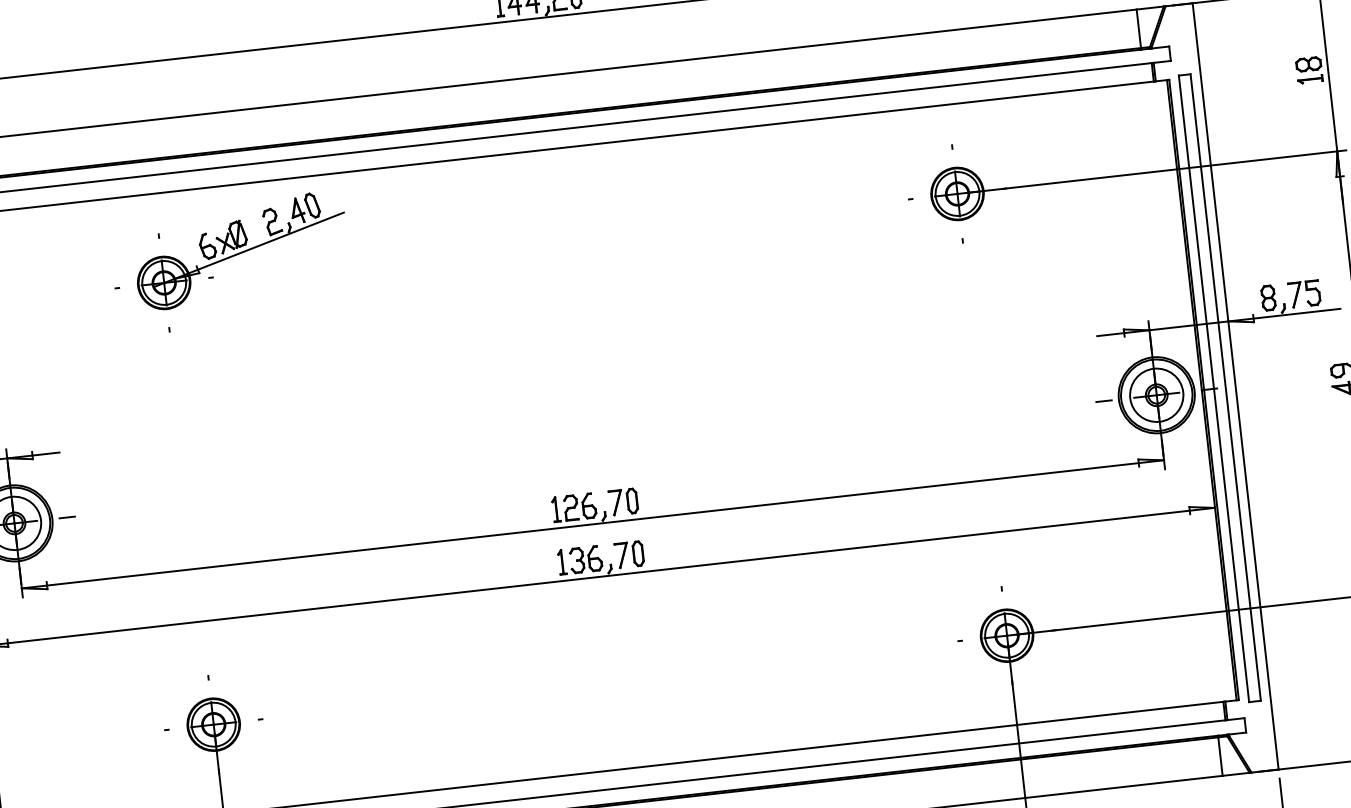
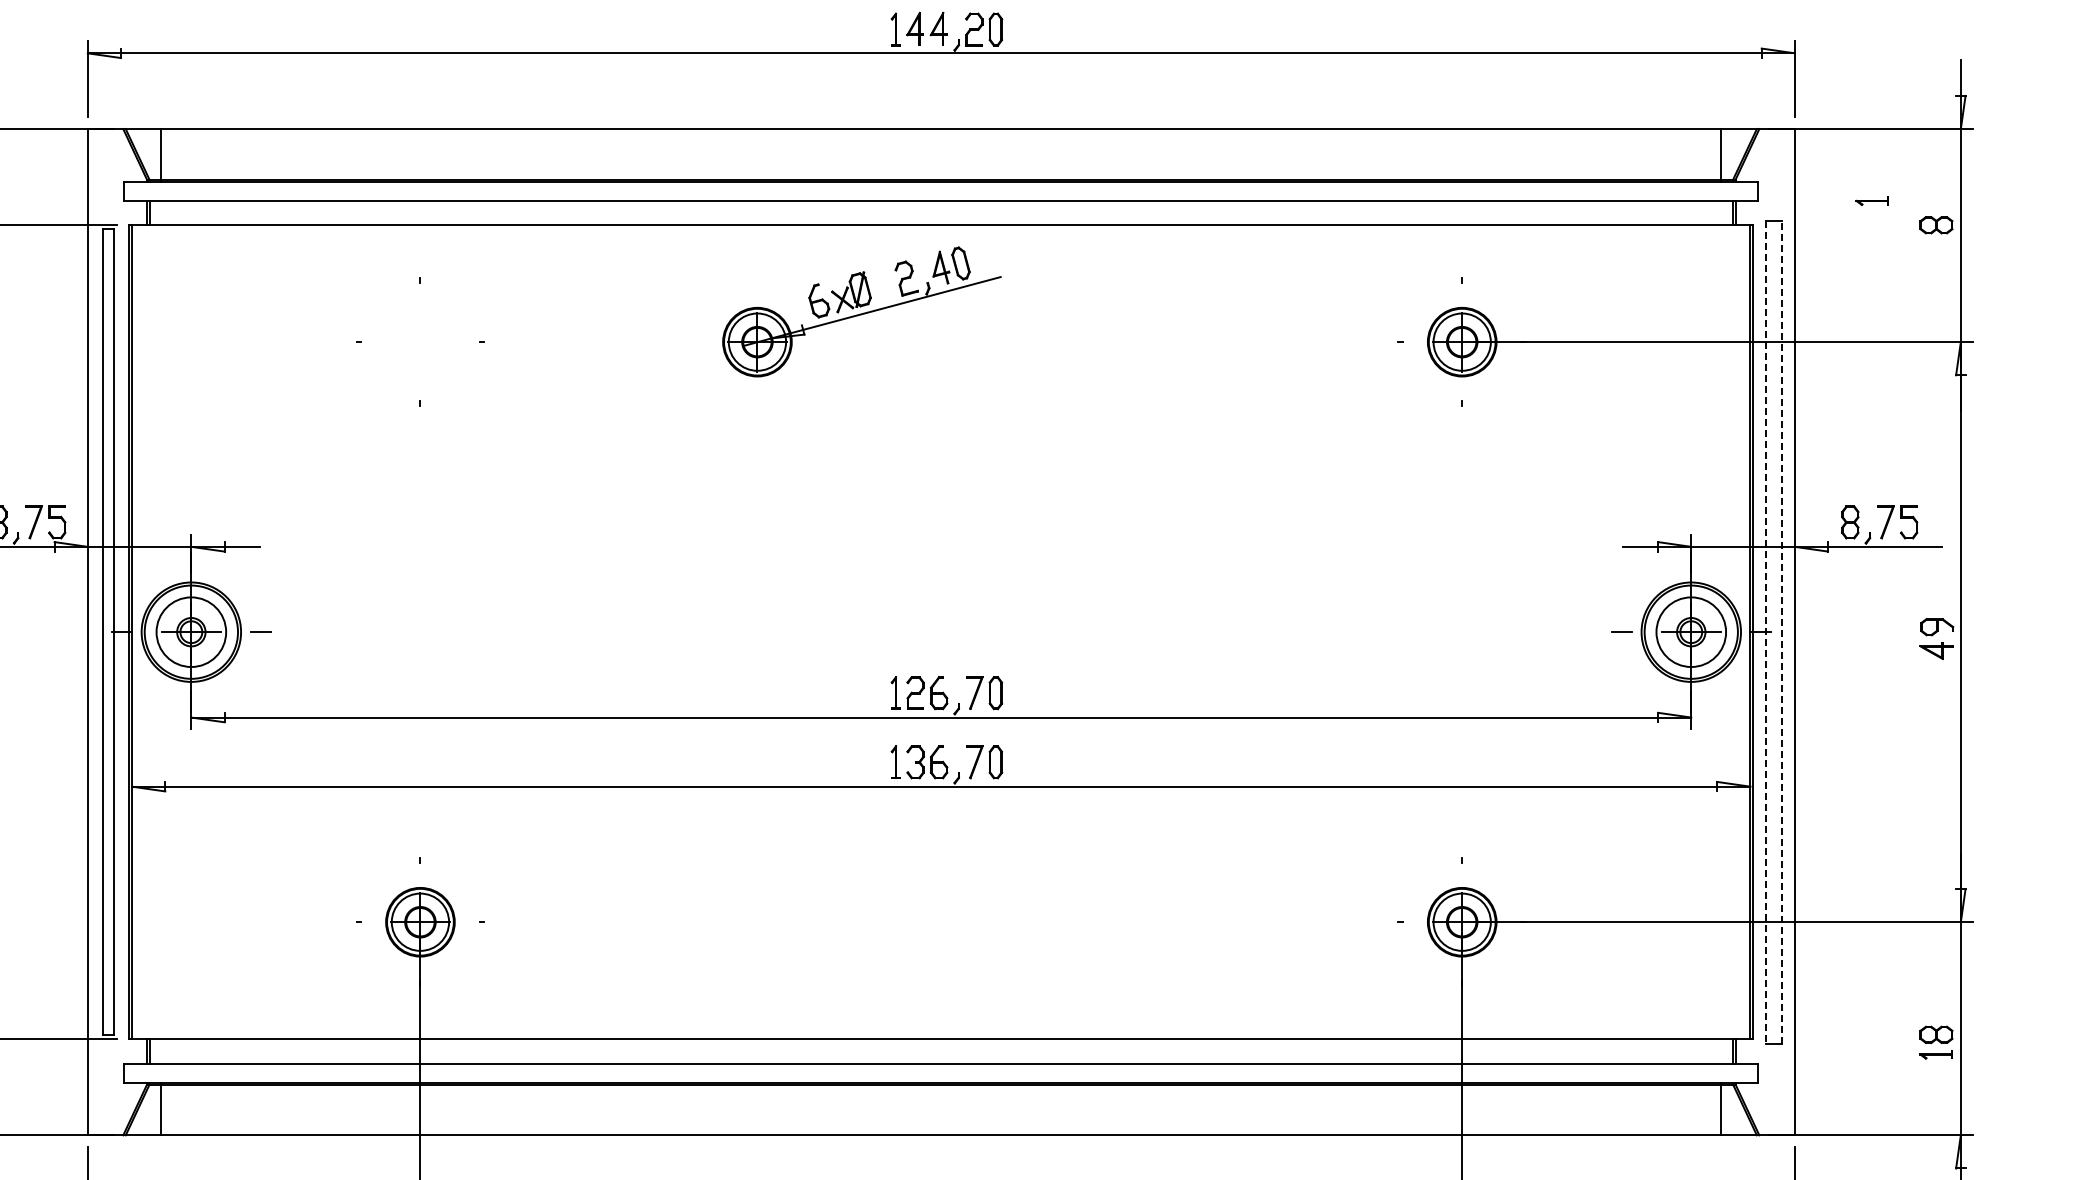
part: (1309, 79) -> (1871, 200), moved
part: (240, 250) -> (861, 311), moved
line: (1225, 387) -> (1781, 631), solid -> dashed
line: (1214, 389) -> (1766, 632), solid -> dashed

